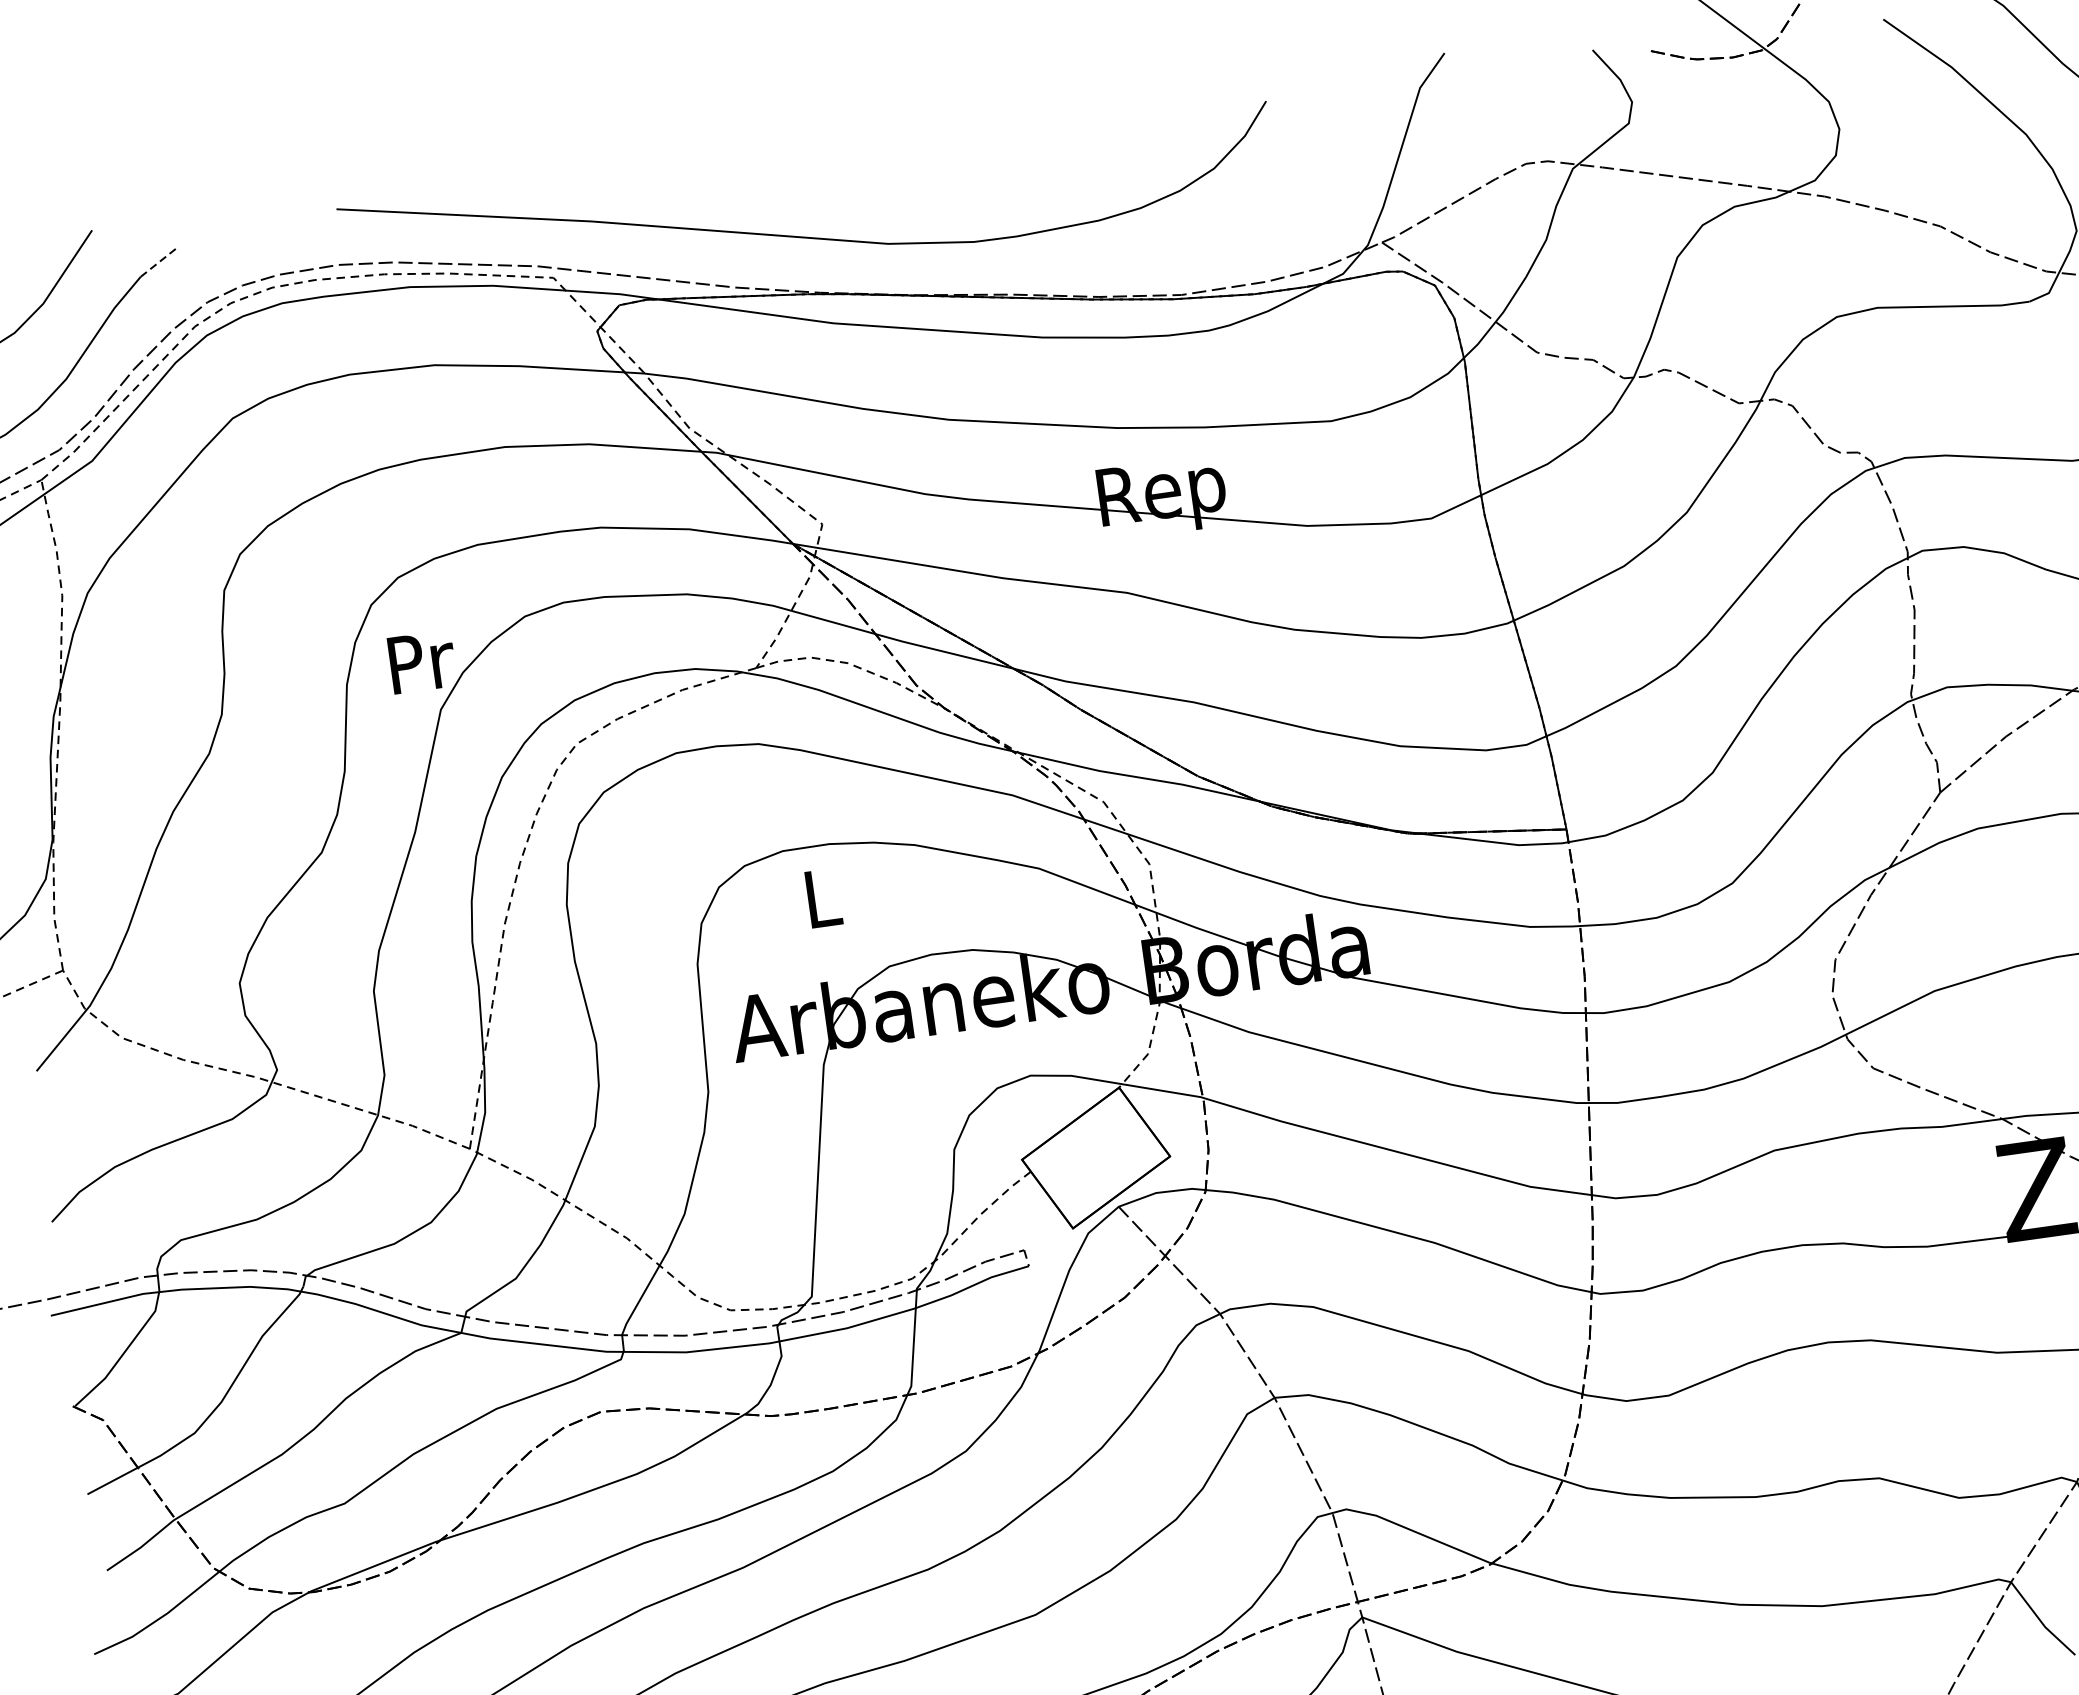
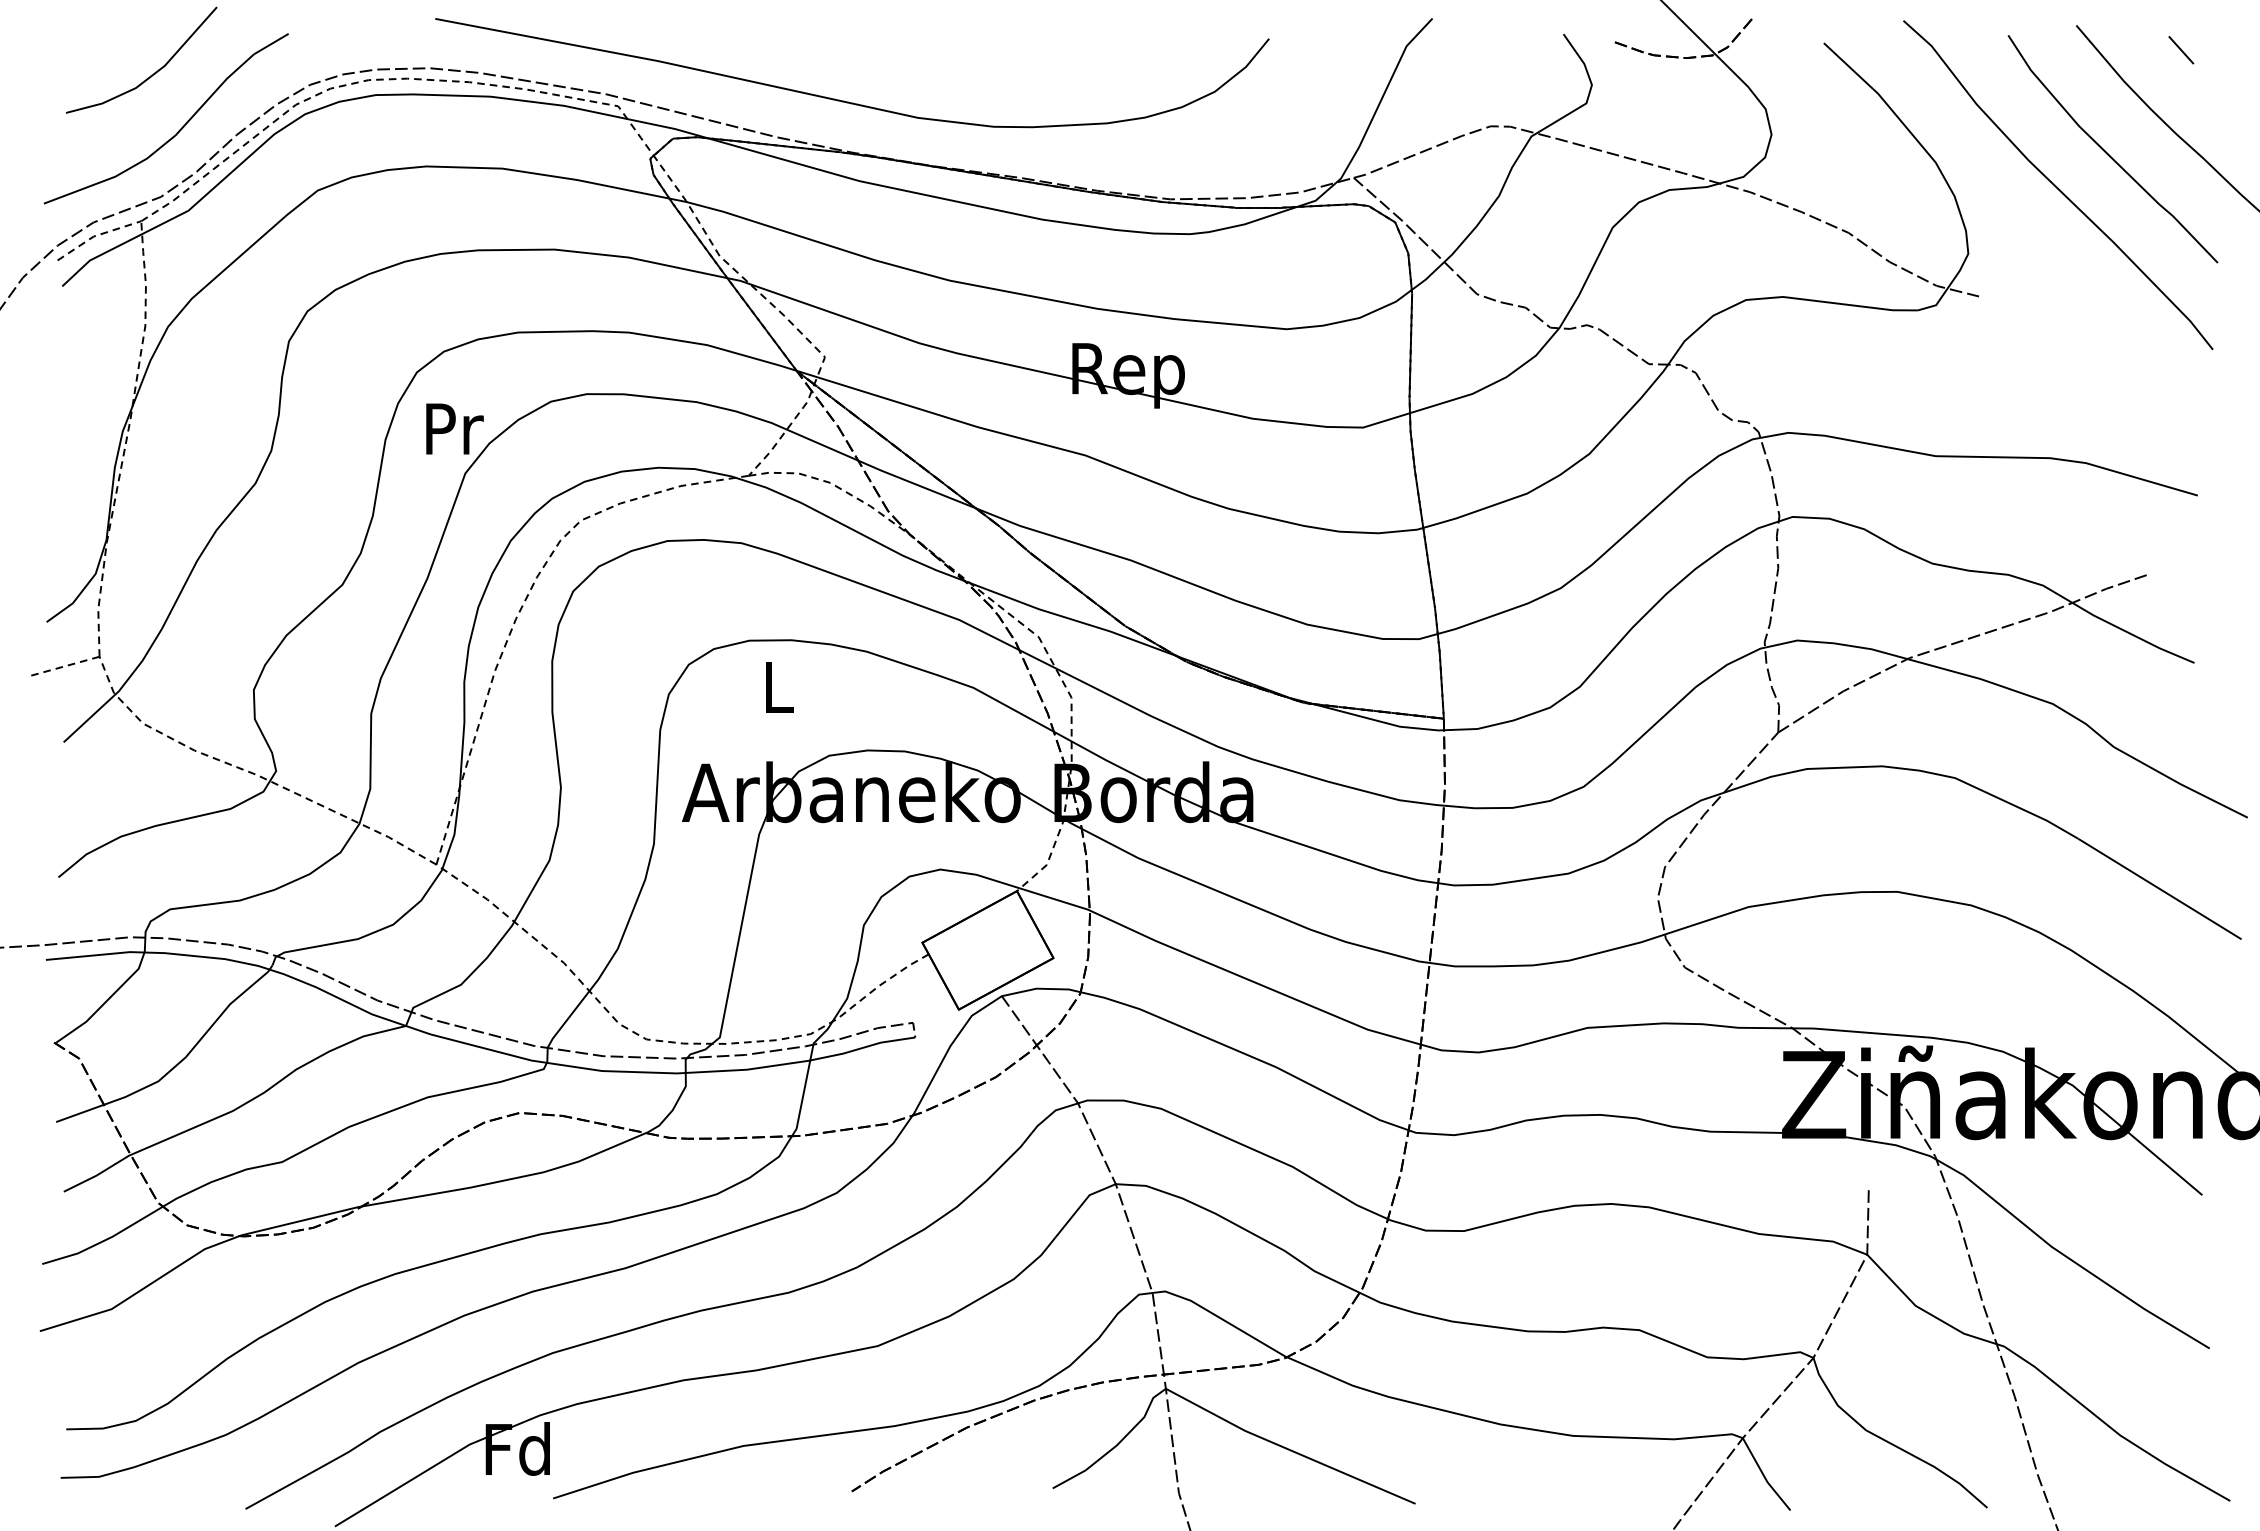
line: (158, 262) -> (271, 43), dashed -> solid

